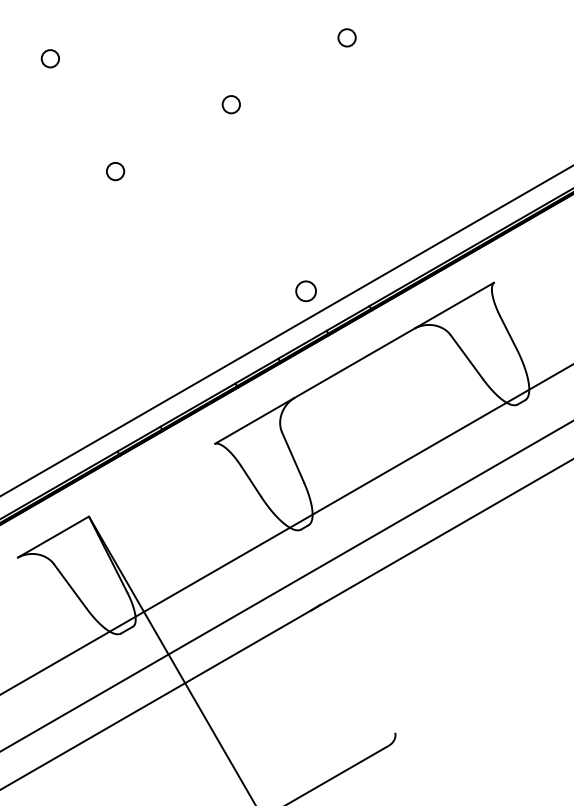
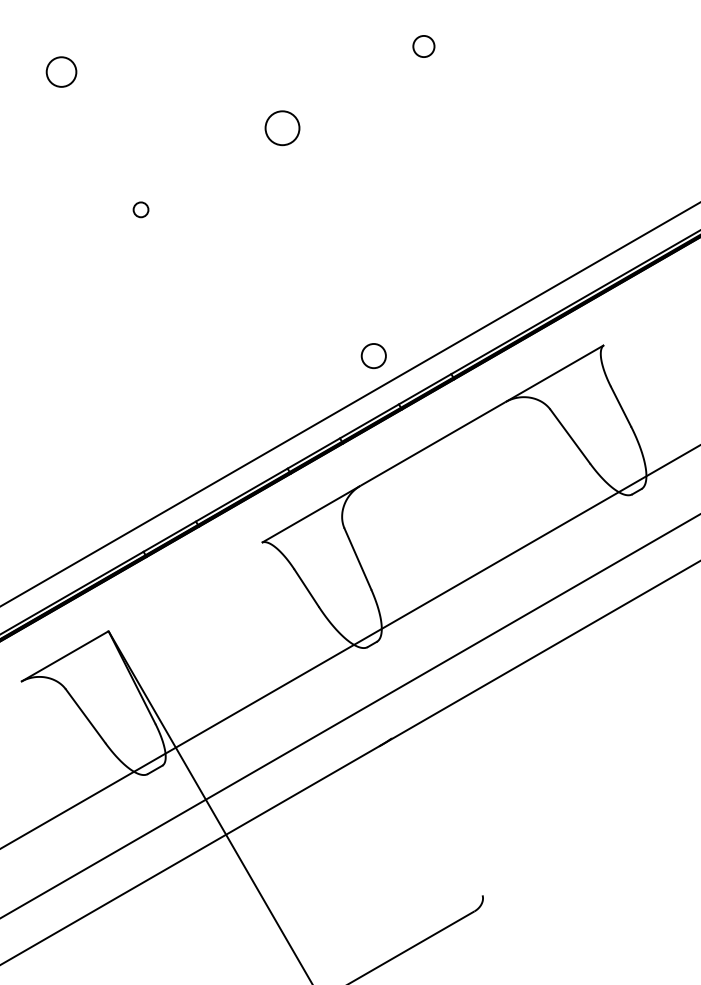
circle: (50, 58) -> (61, 71), size x1.4
circle: (231, 104) -> (282, 127), size x1.6
circle: (115, 171) -> (140, 209), size x0.7

